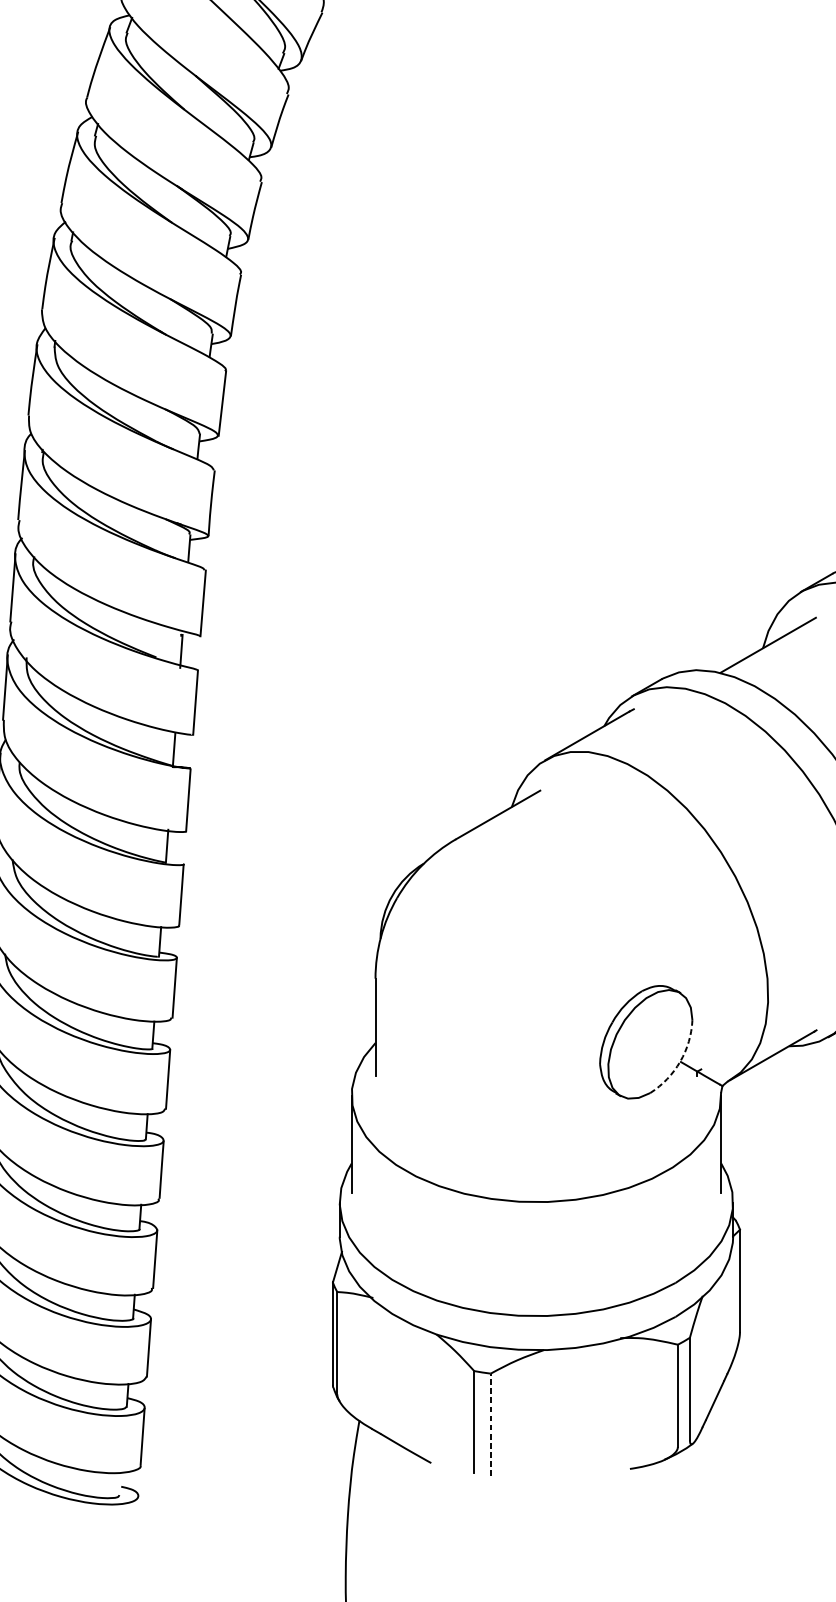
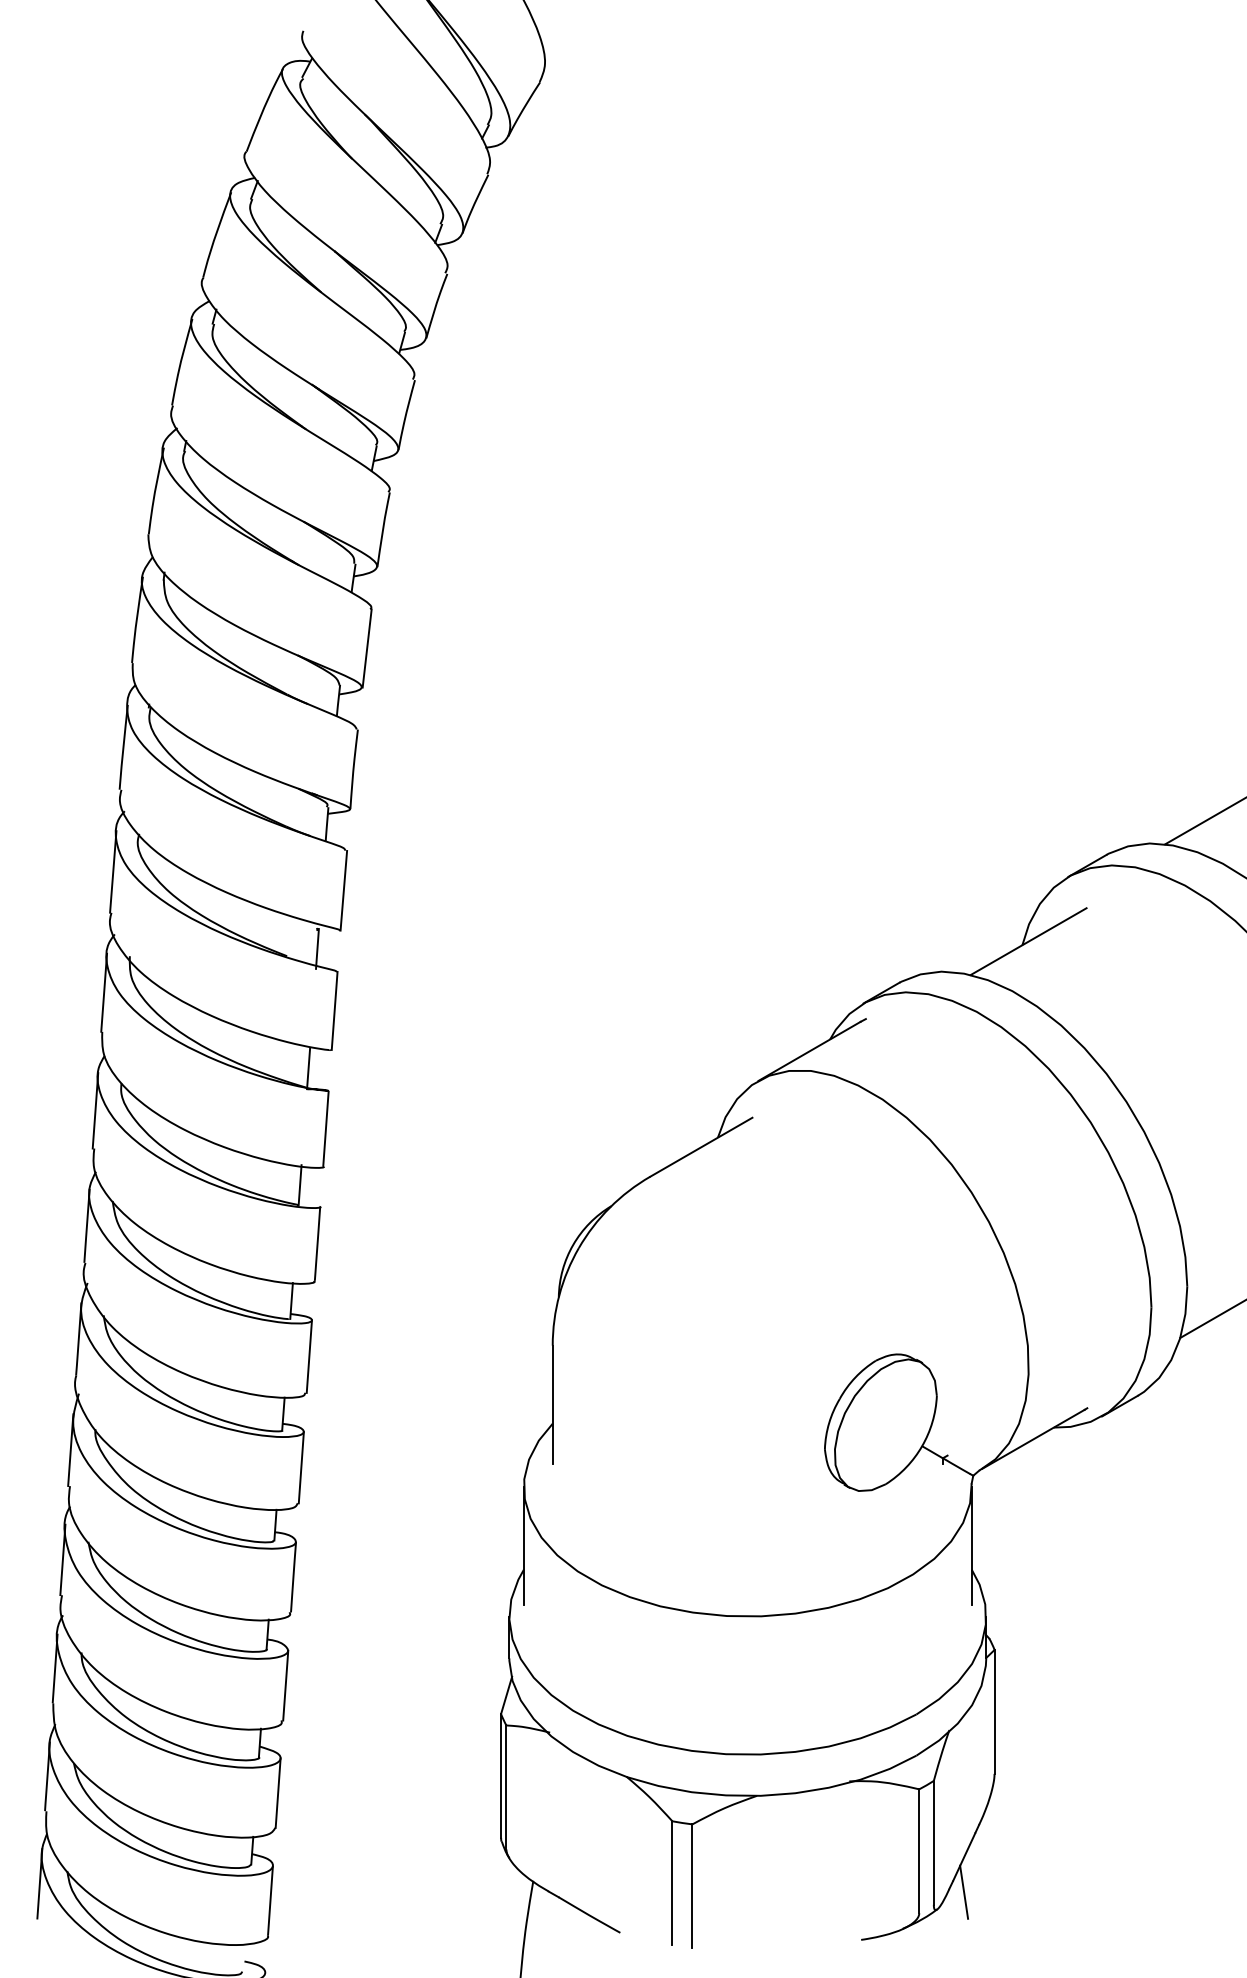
arc: (680, 1061) -> (922, 1446), dashed -> solid
line: (490, 1424) -> (692, 1886), dashed -> solid
line: (715, 1429) -> (964, 1891), added

